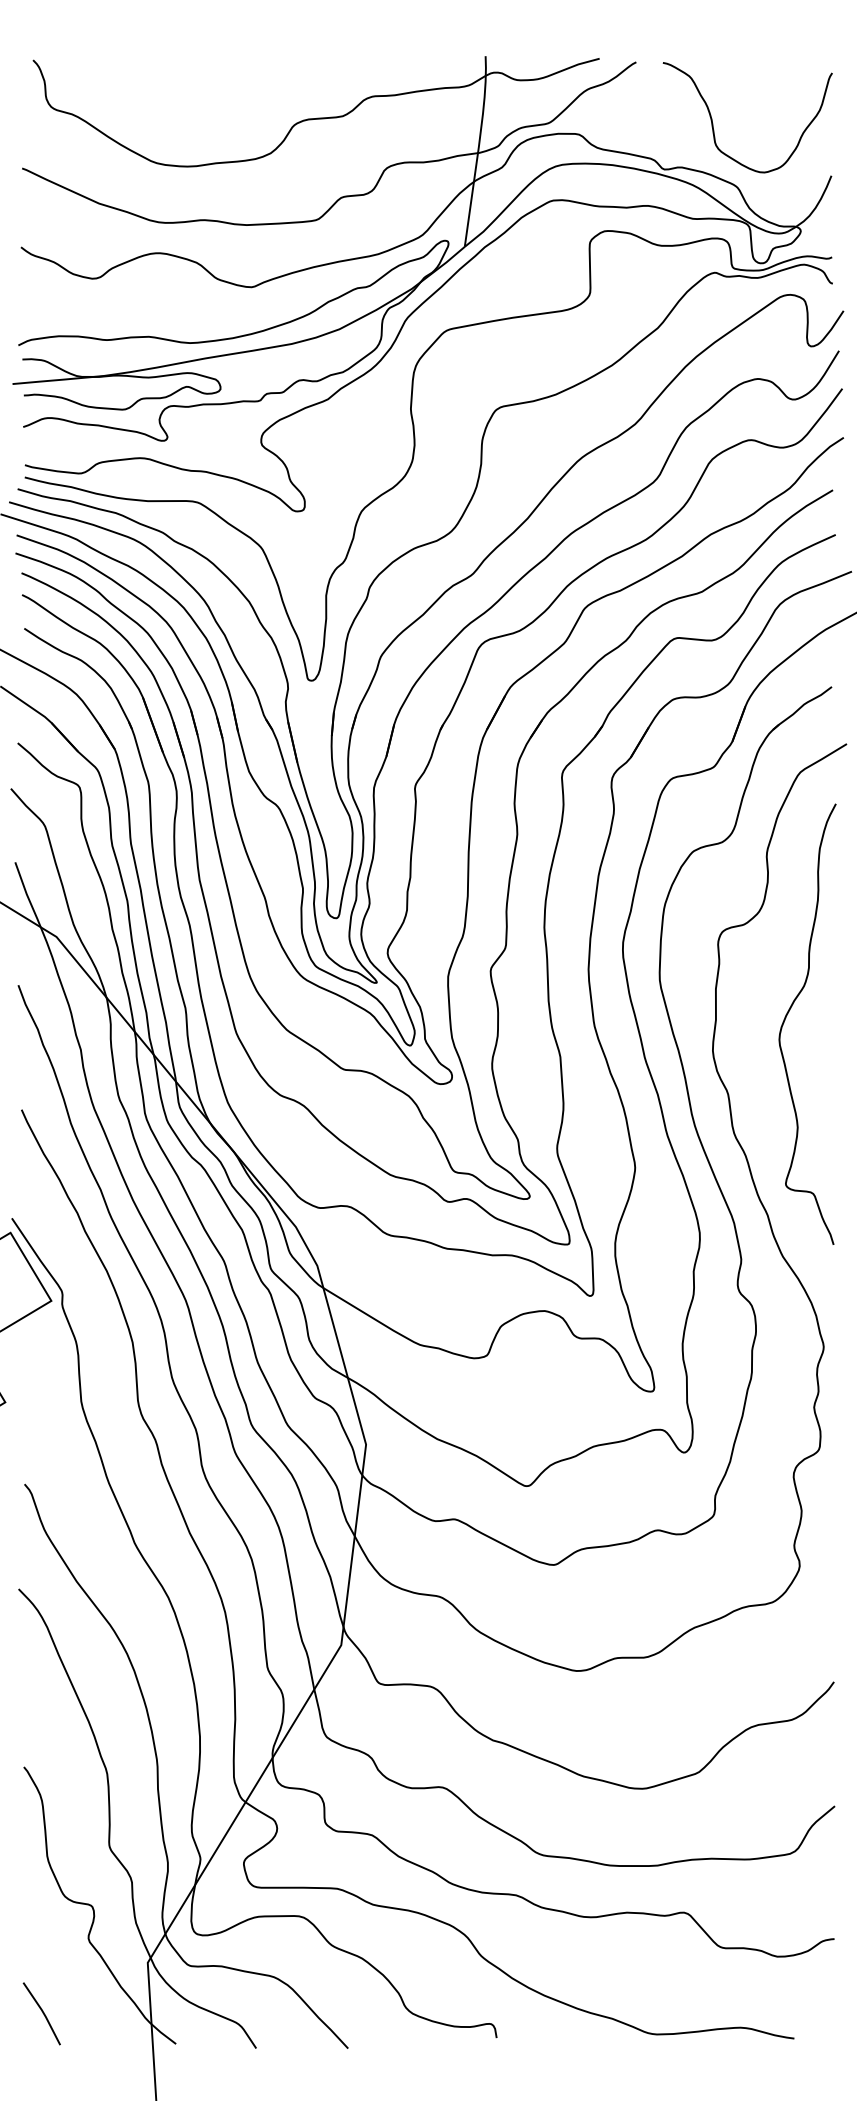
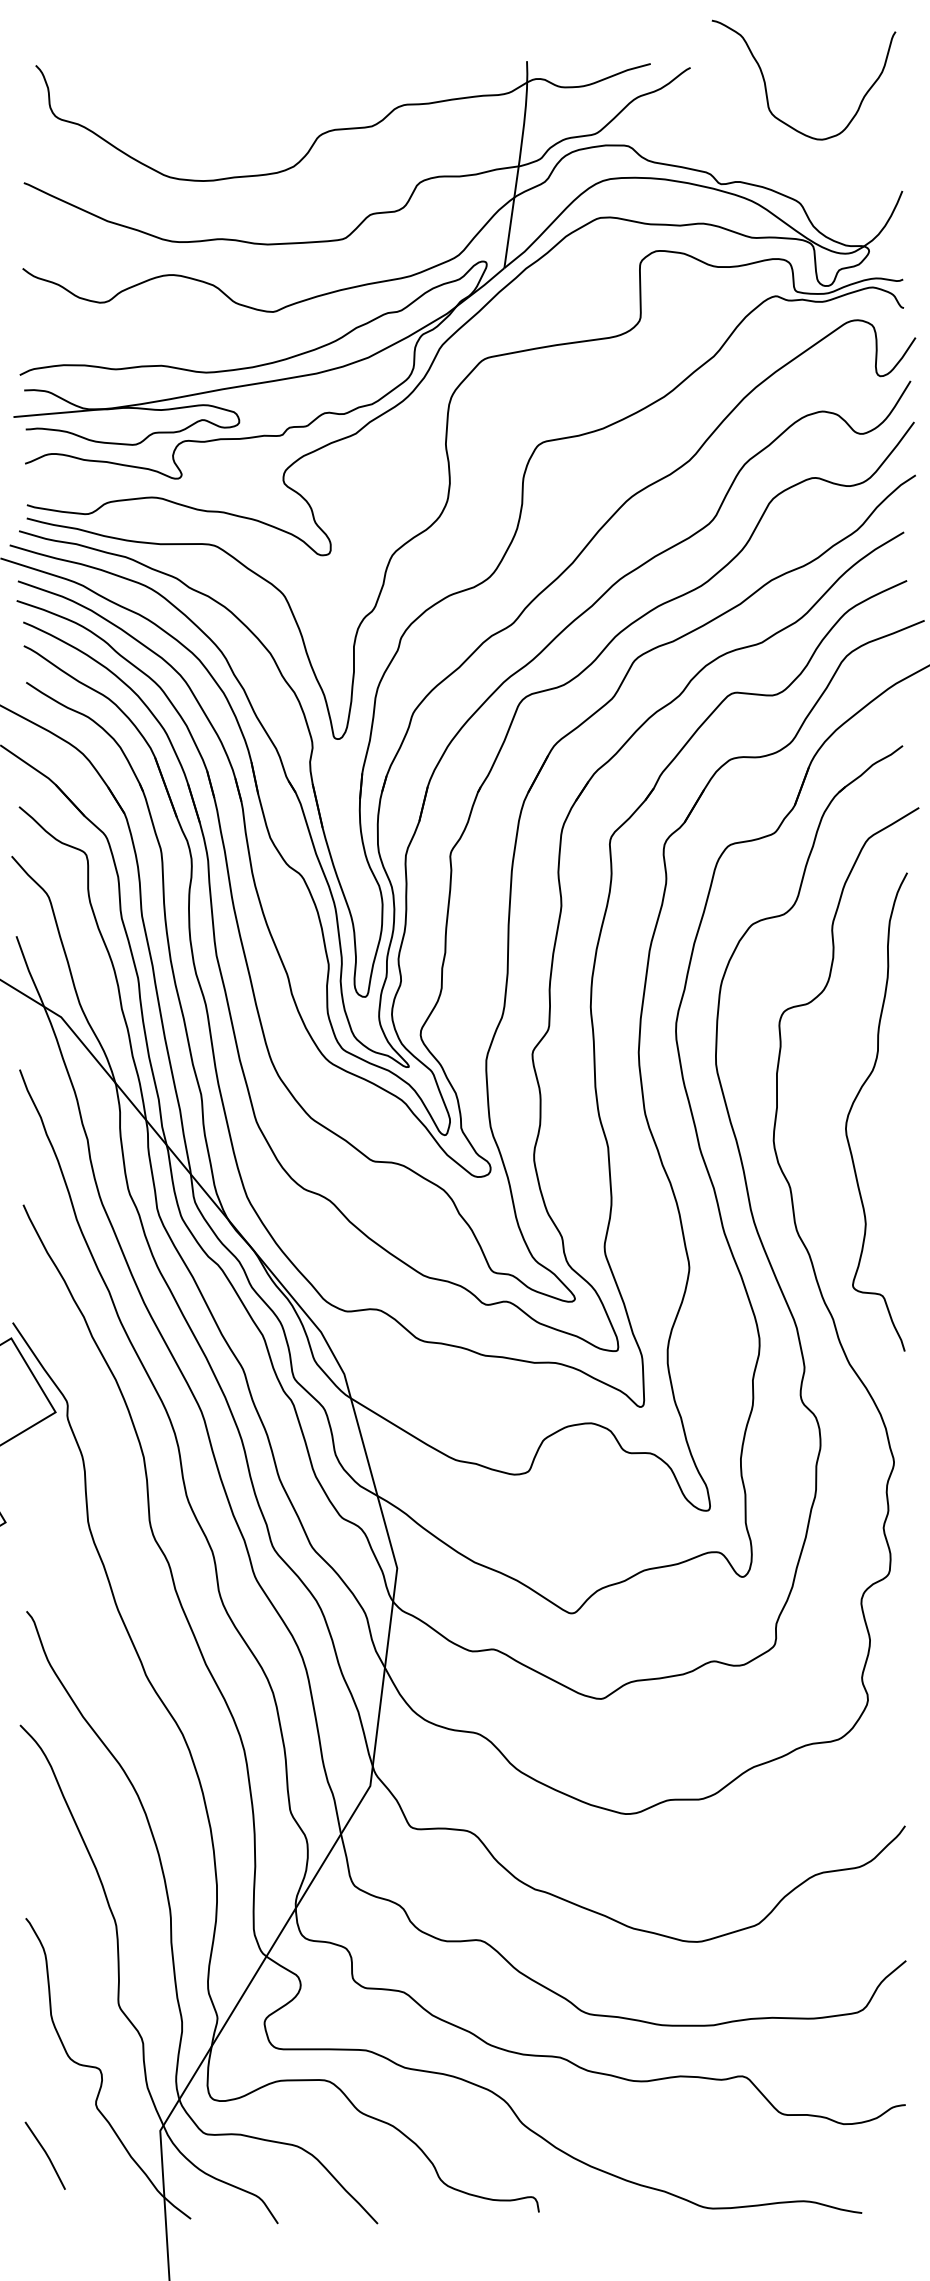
curve: (713, 123) -> (766, 86), moved
line: (42, 2013) -> (45, 2155), moved

